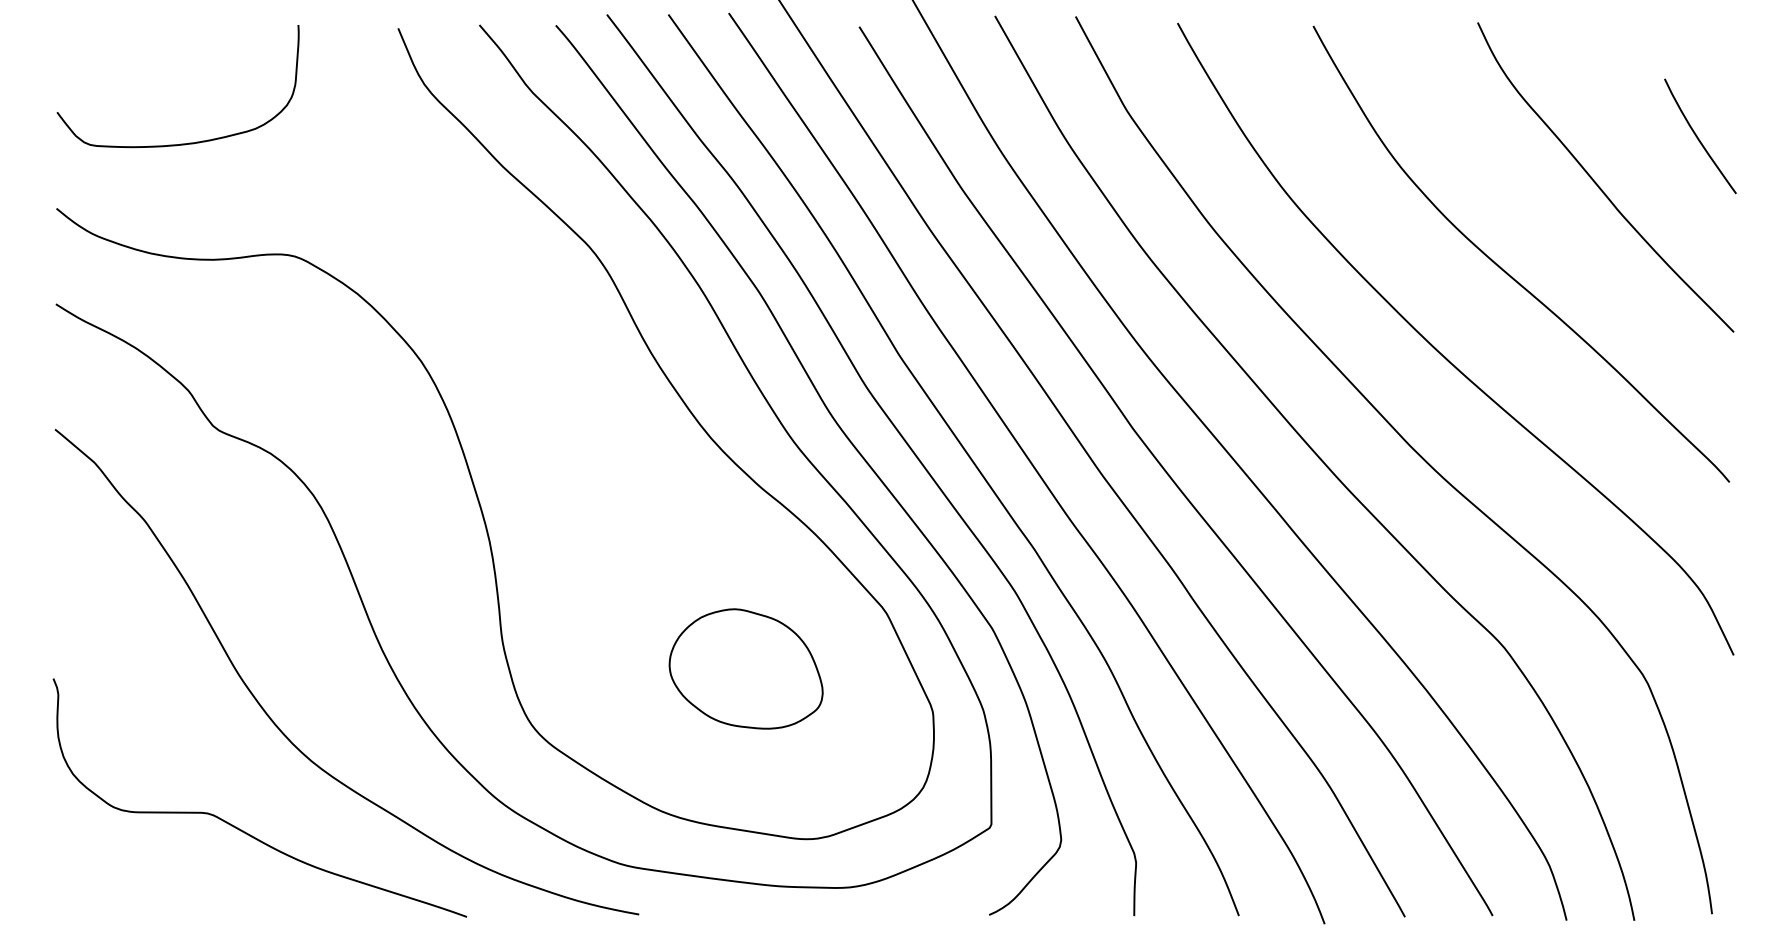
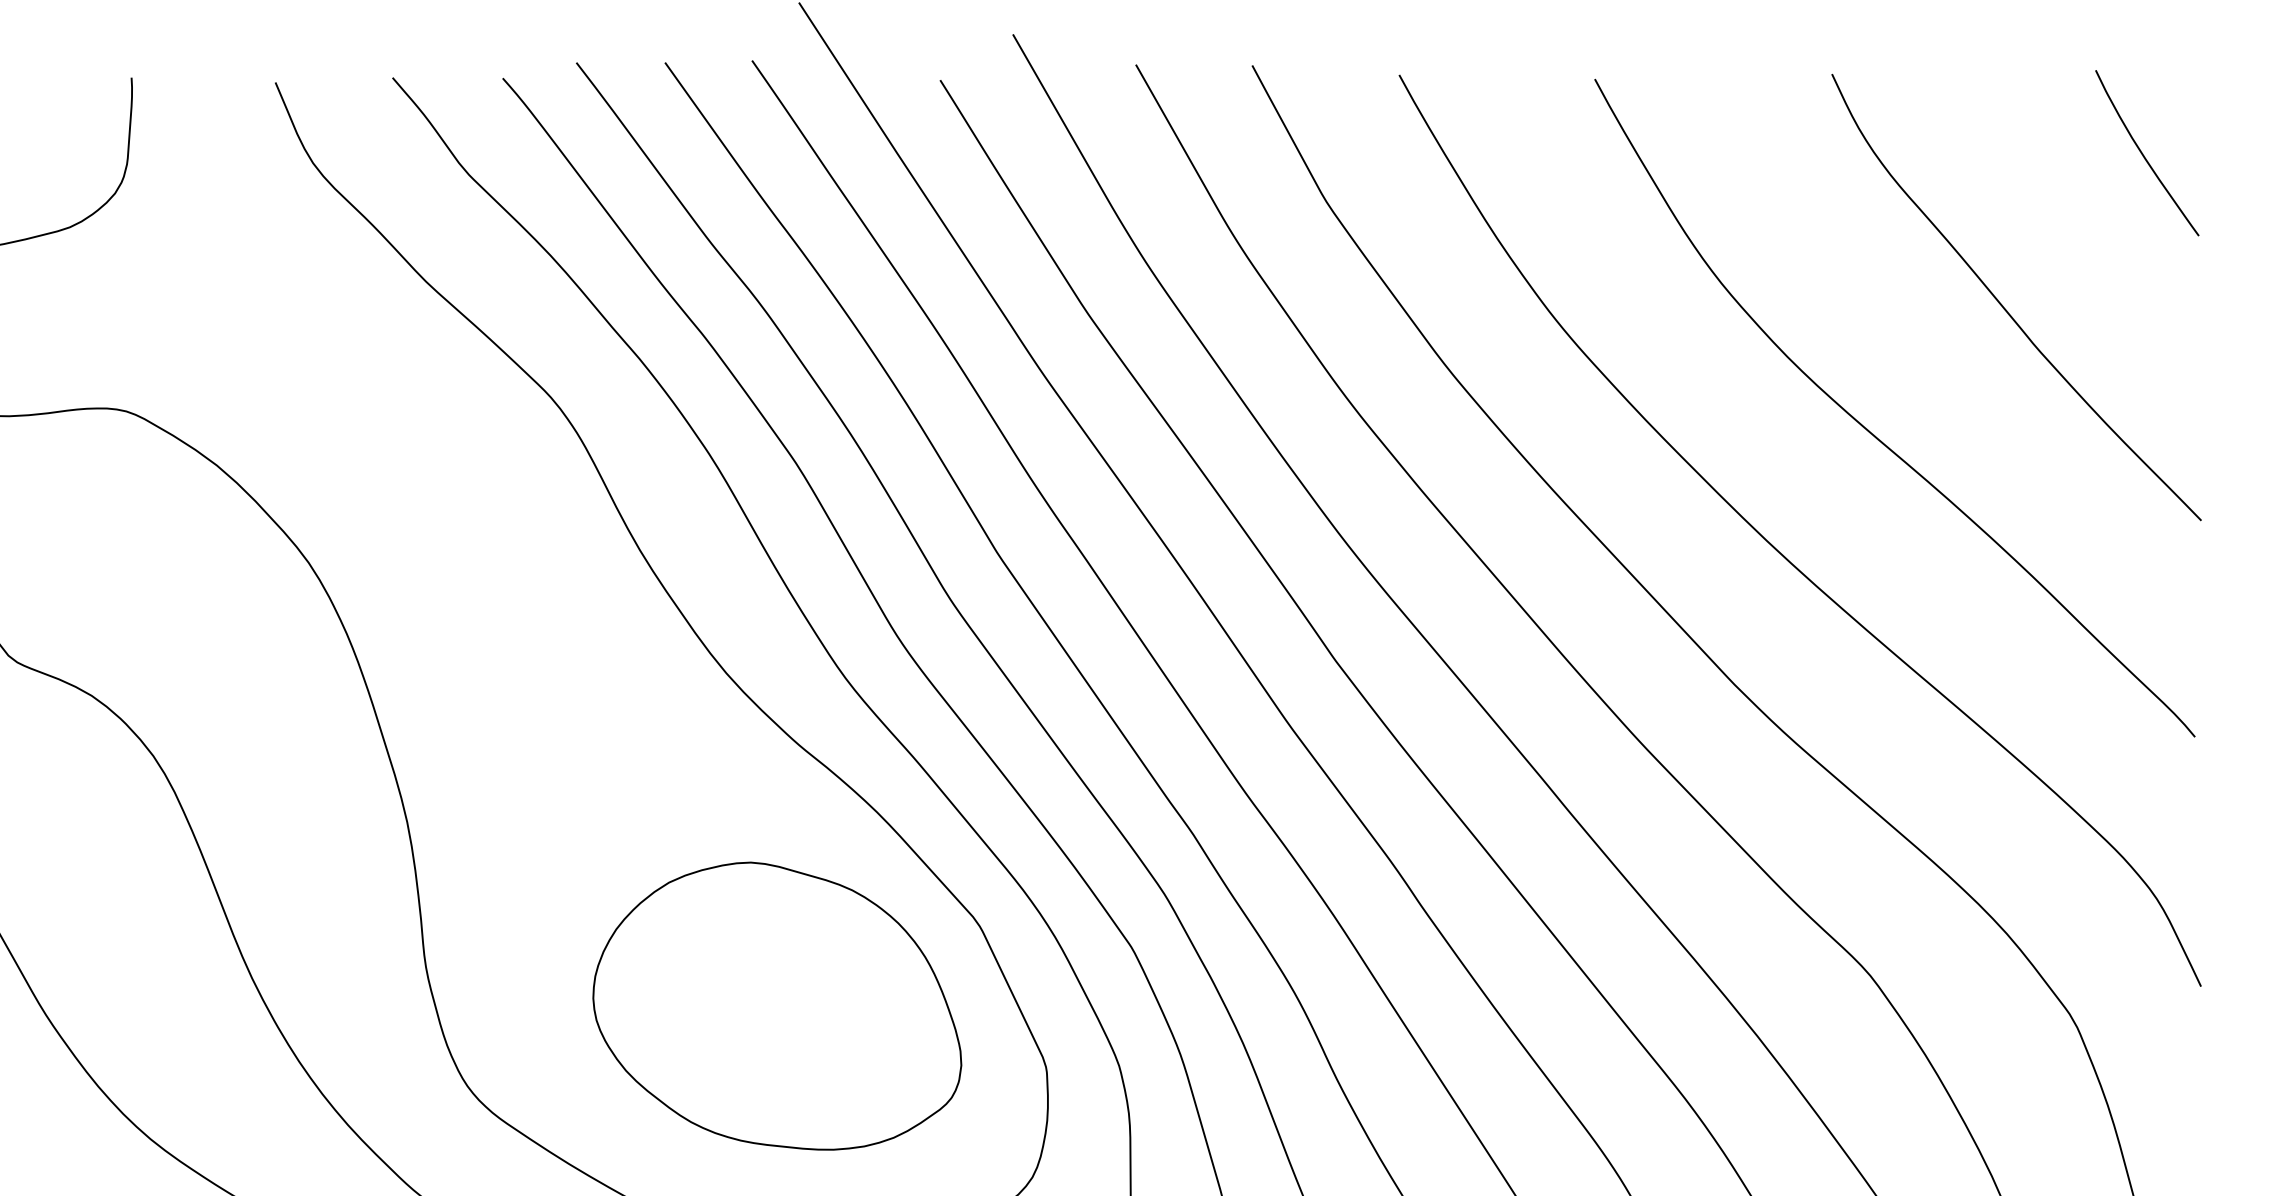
curve: (1698, 137) -> (2144, 154), moved
part: (745, 668) -> (776, 1005), size x1.67

